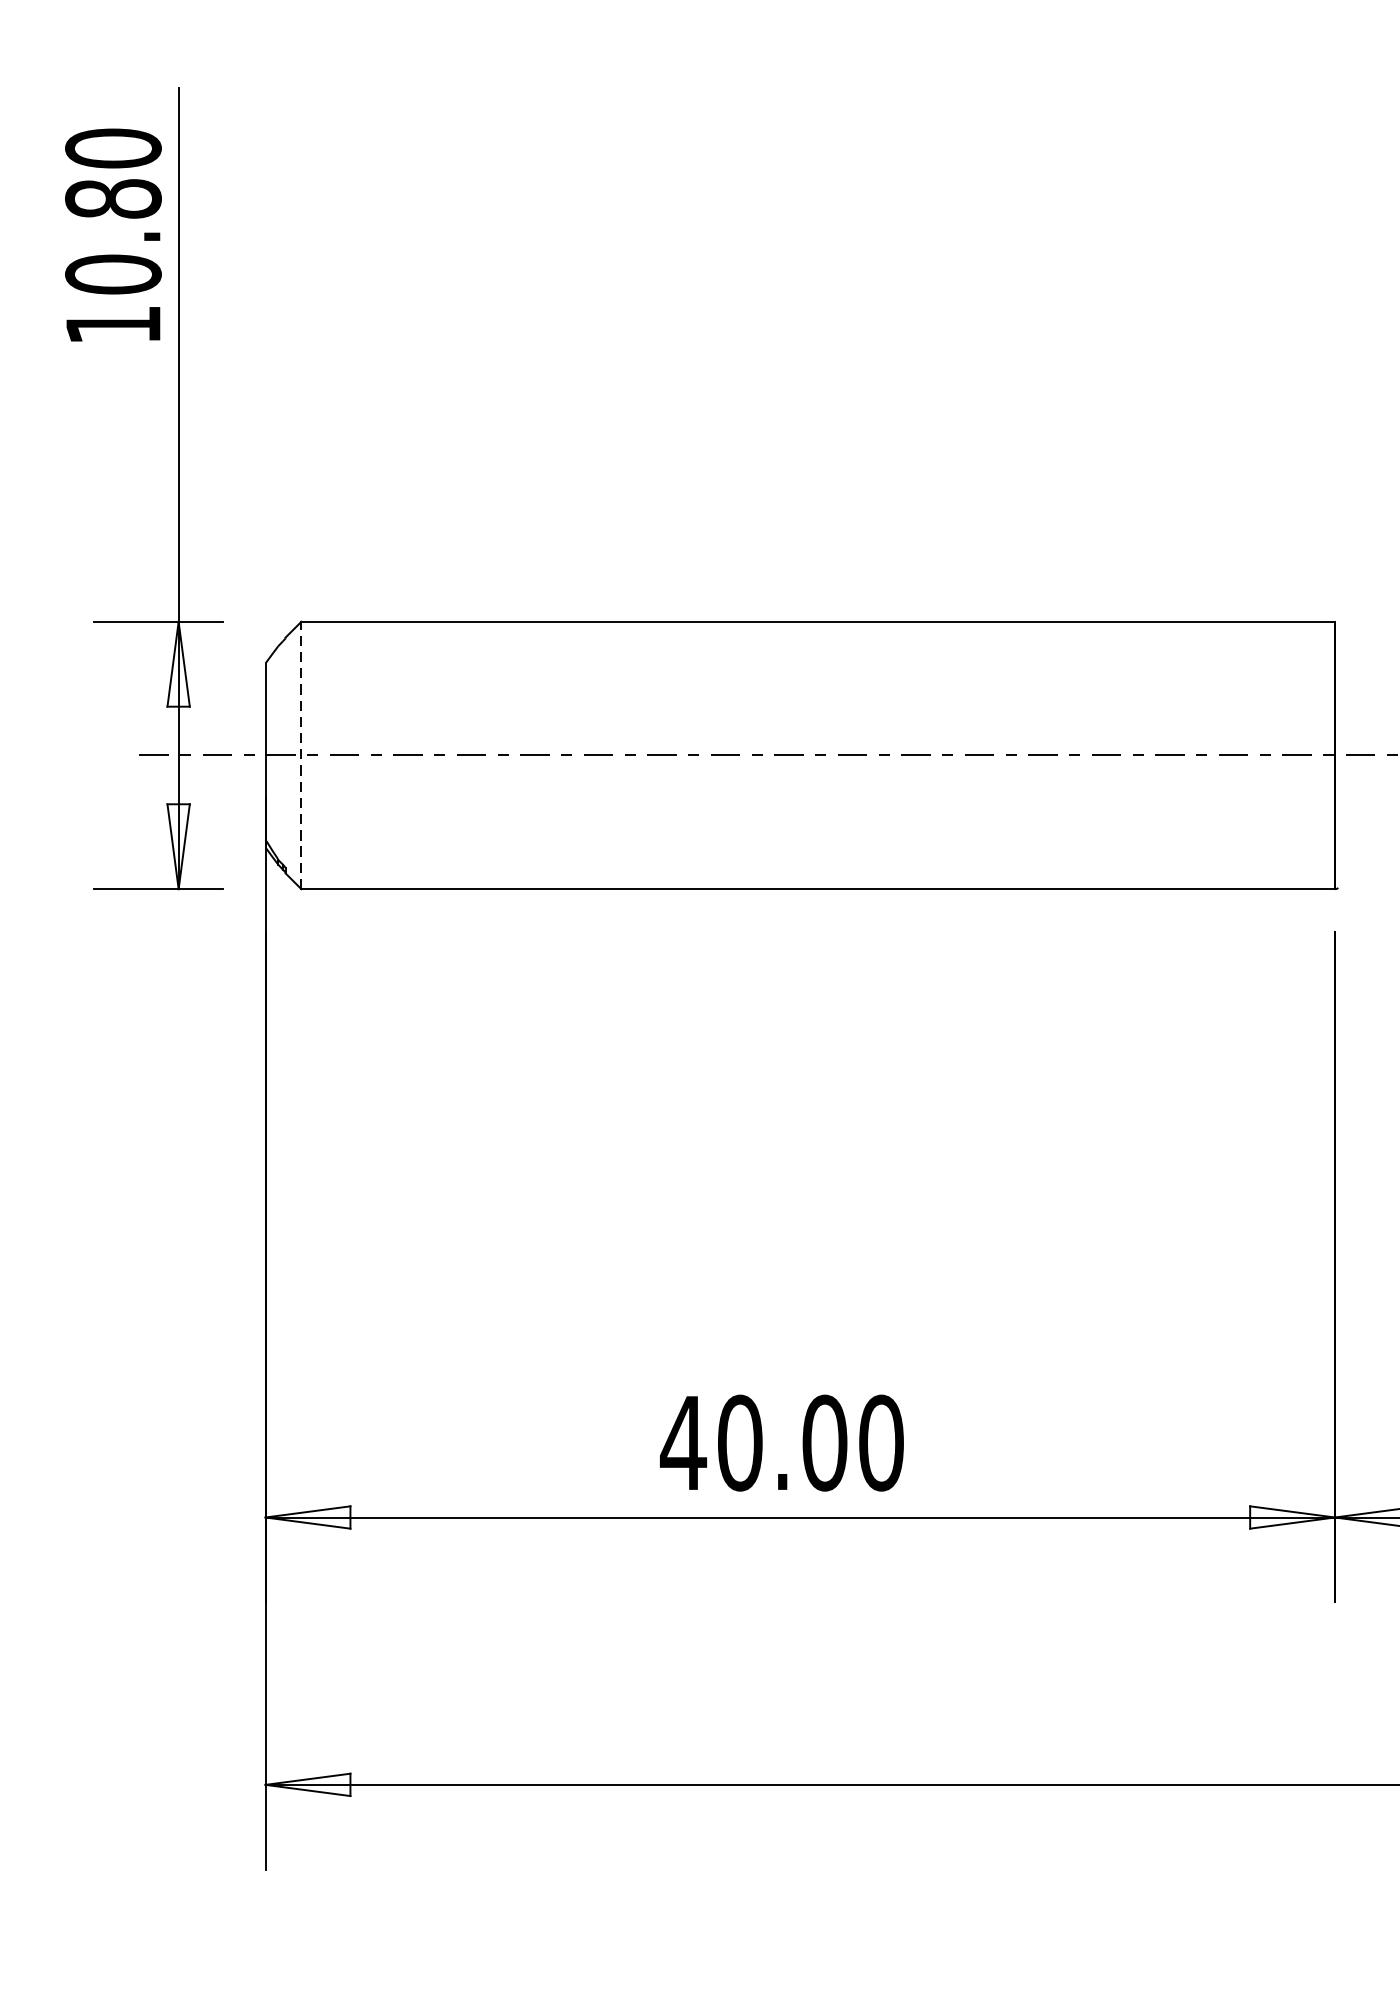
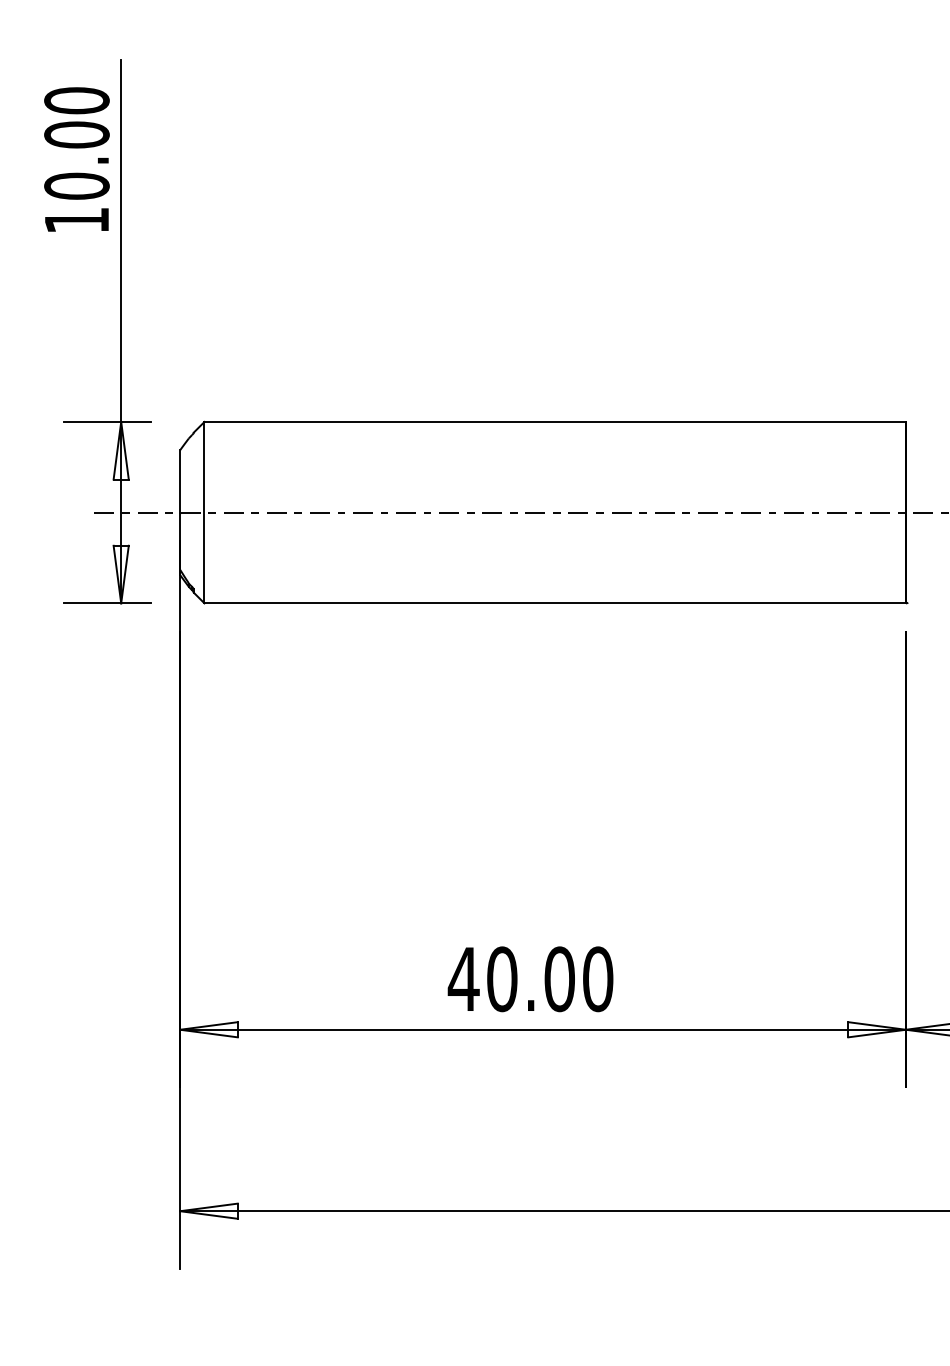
text: (112, 198) -> (76, 134), 10.80 -> 10.00
line: (301, 755) -> (204, 512), dashed -> solid

